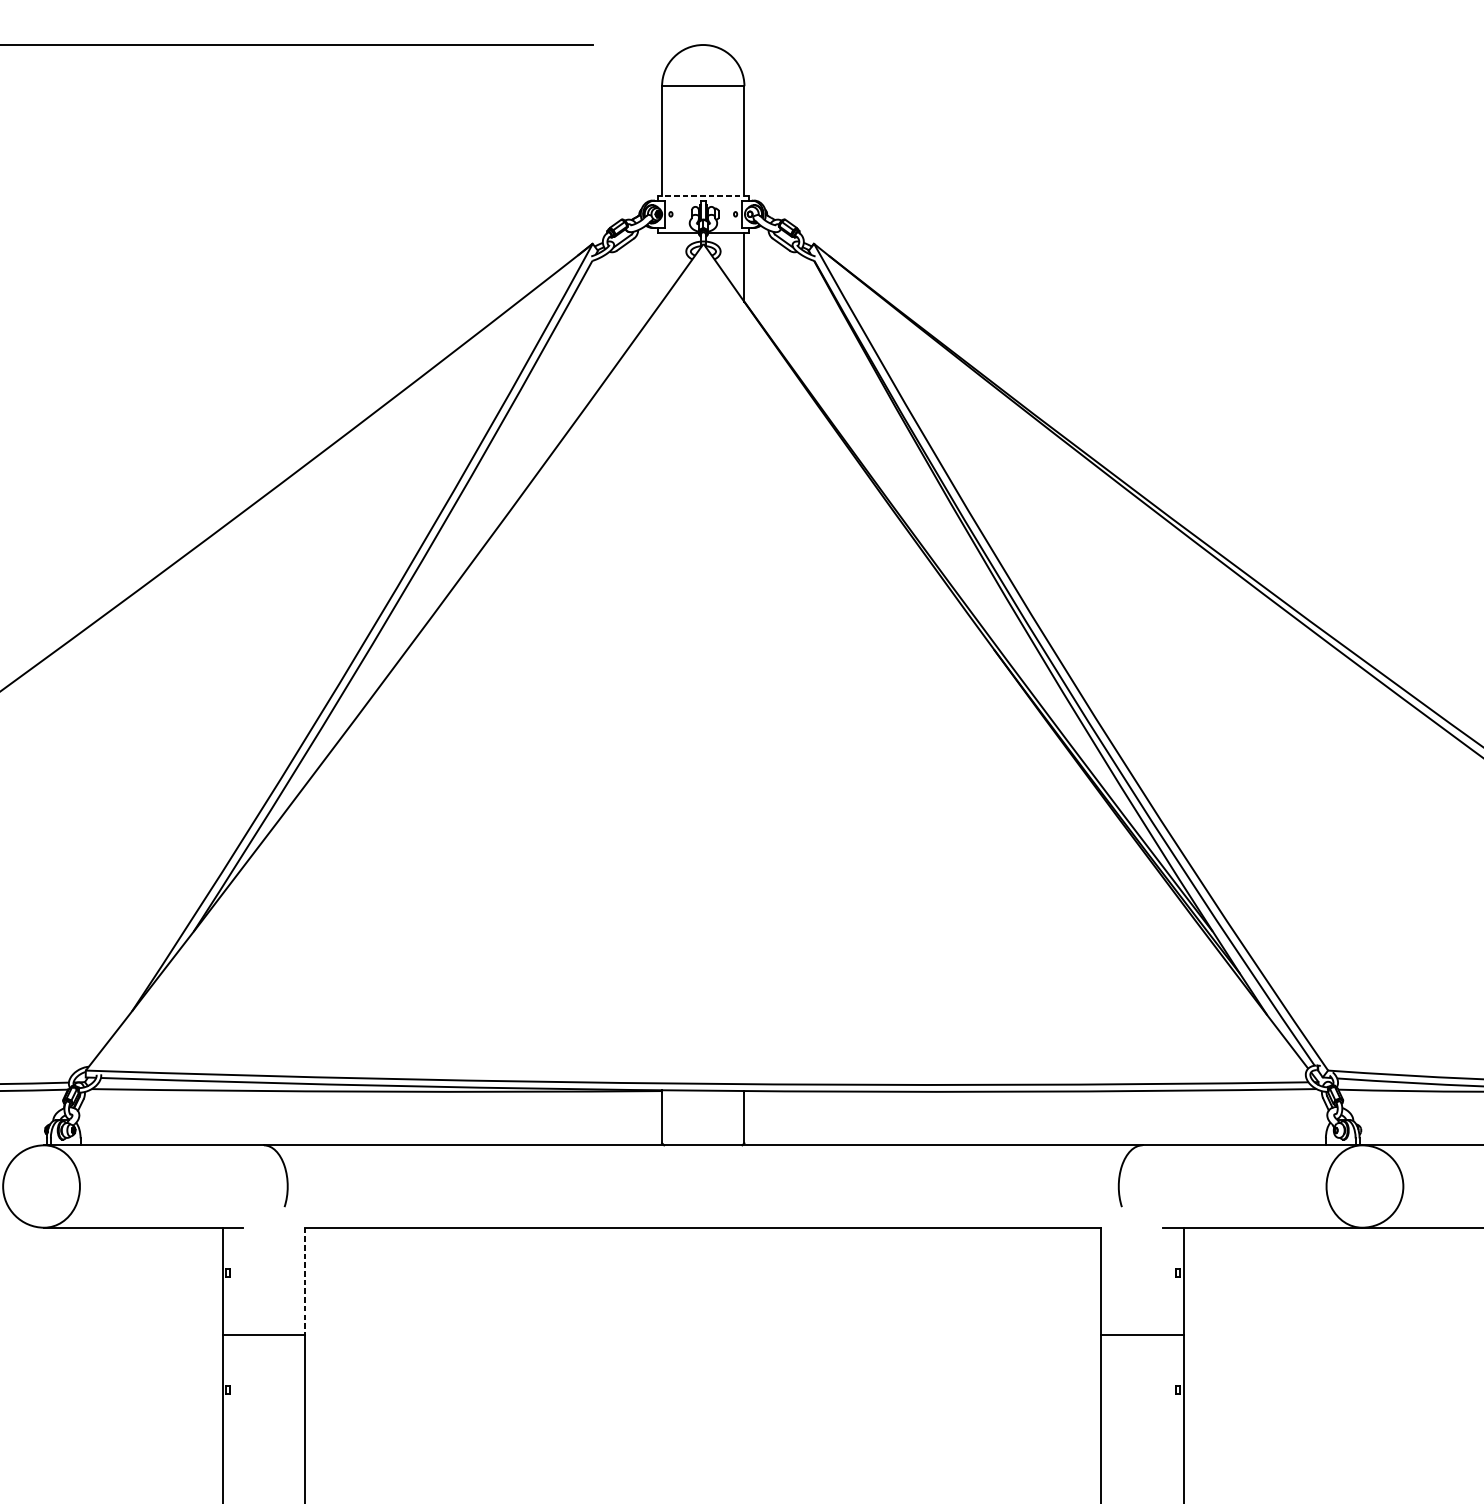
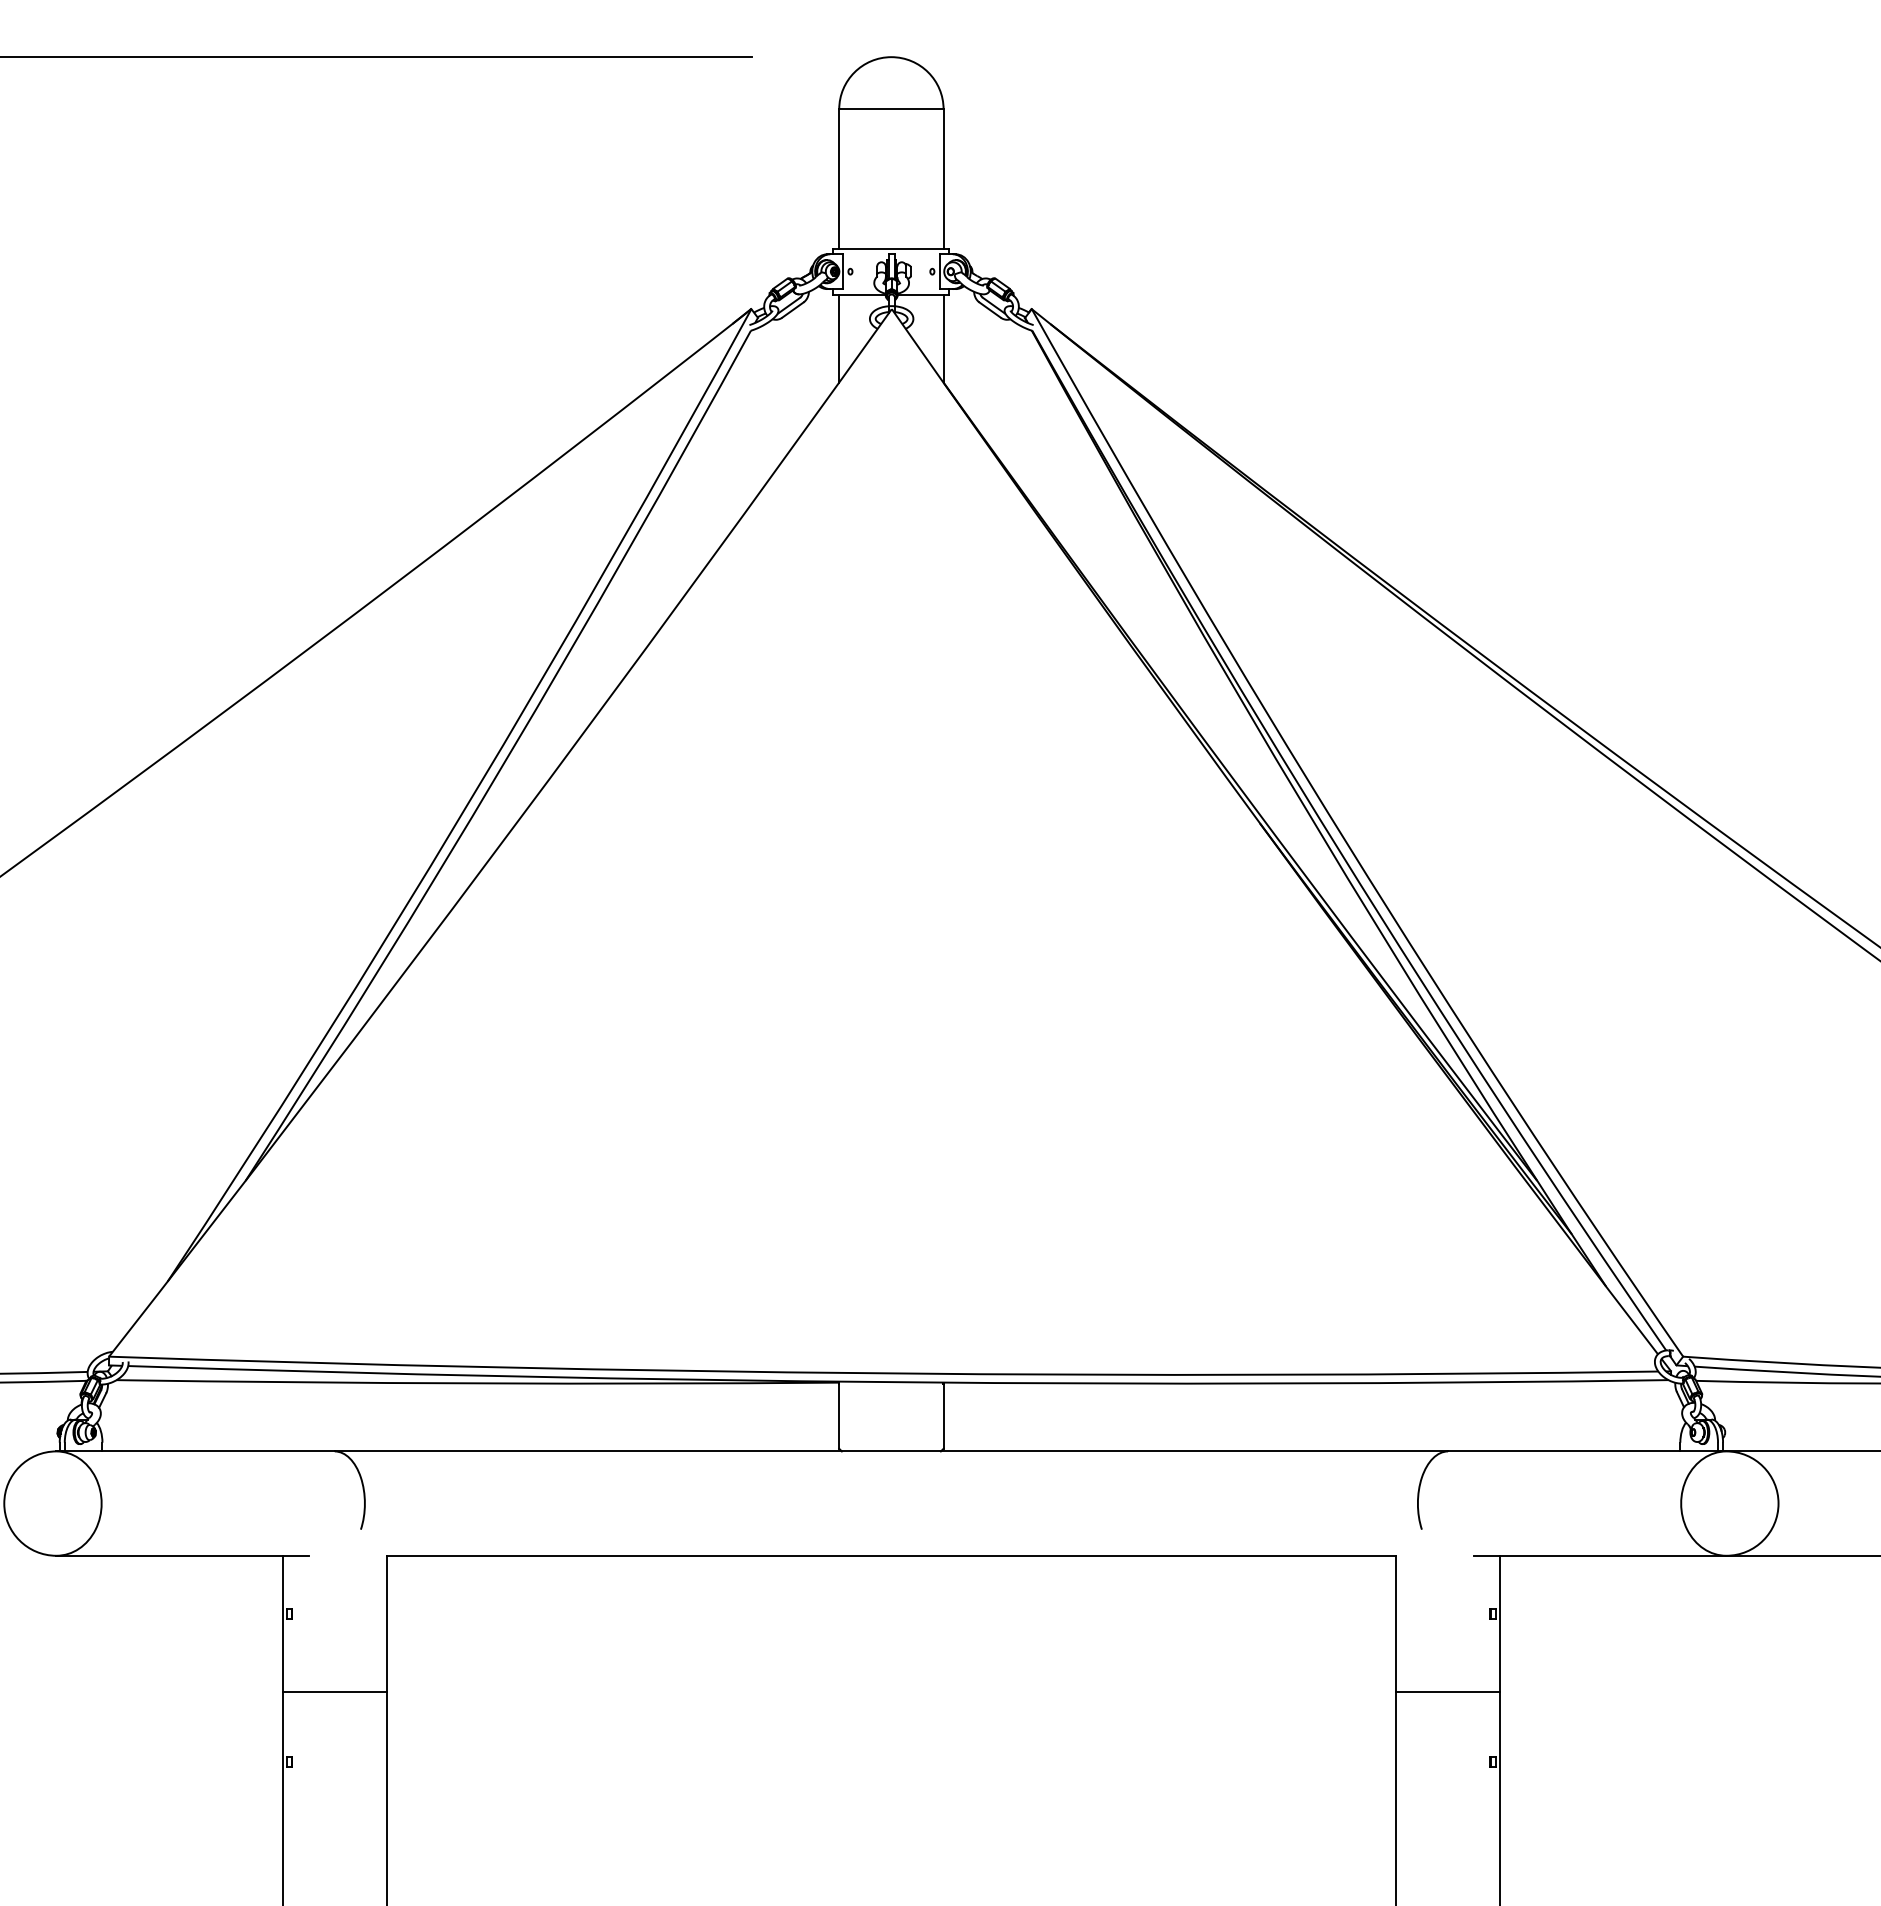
line: (703, 196) -> (891, 248), dashed -> solid
line: (662, 267) -> (839, 338), added
line: (304, 1281) -> (386, 1624), dashed -> solid

